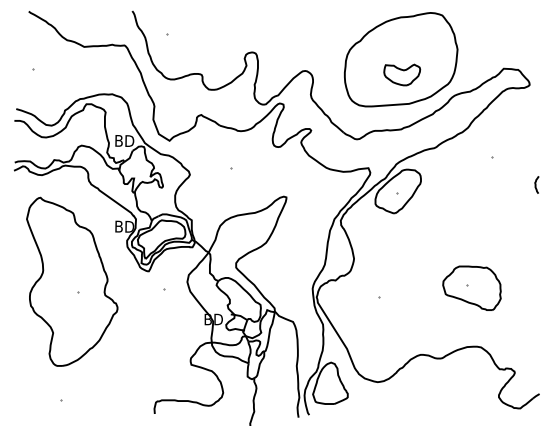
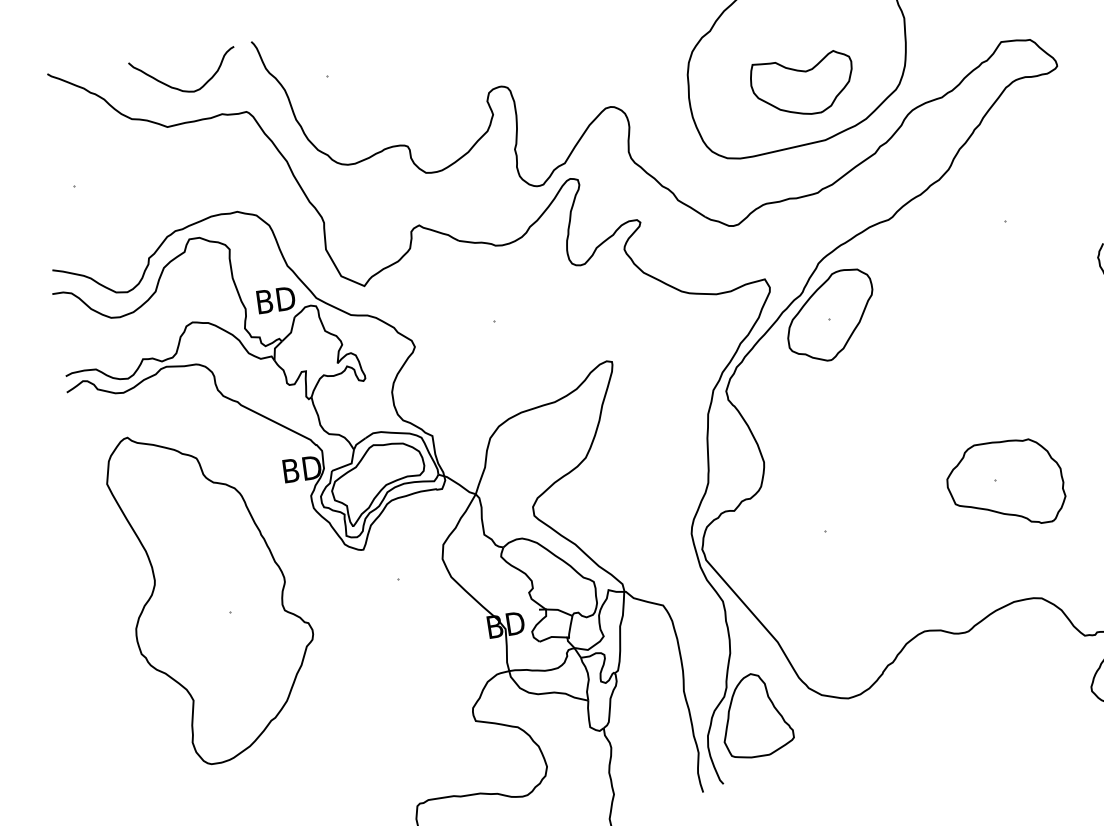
curve: (93, 28) -> (180, 87), added
part: (401, 74) -> (801, 84), size x1.43

